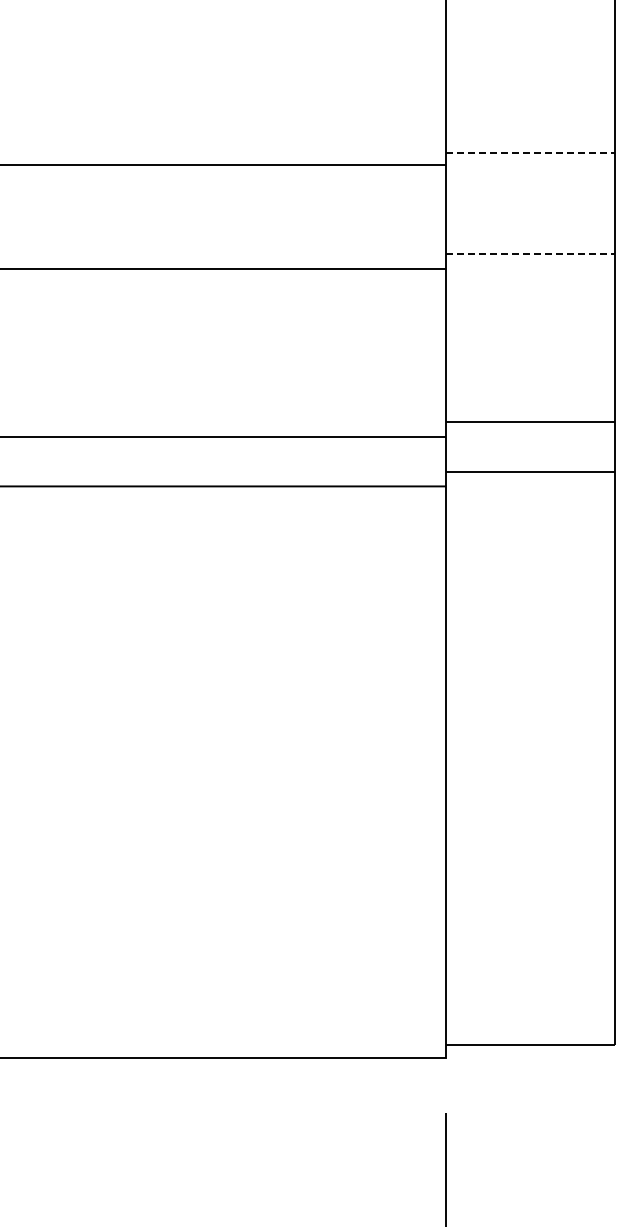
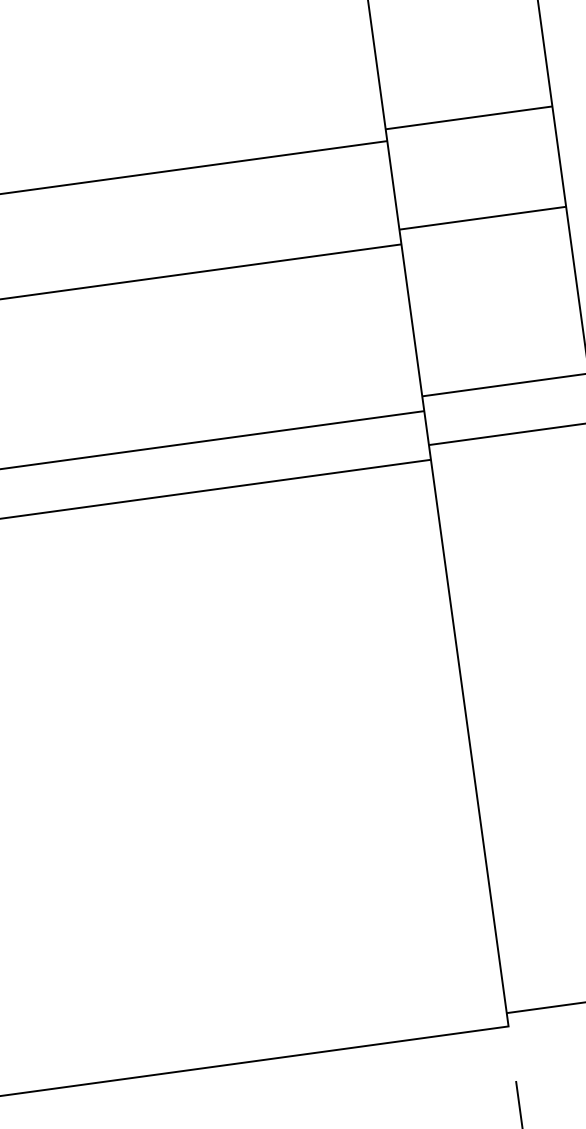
line: (530, 152) -> (469, 117), dashed -> solid
line: (530, 254) -> (482, 218), dashed -> solid

